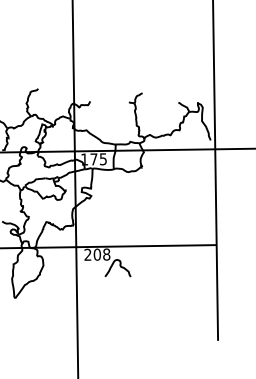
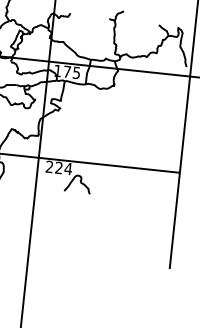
text: (101, 254) -> (63, 168), 208 -> 224

